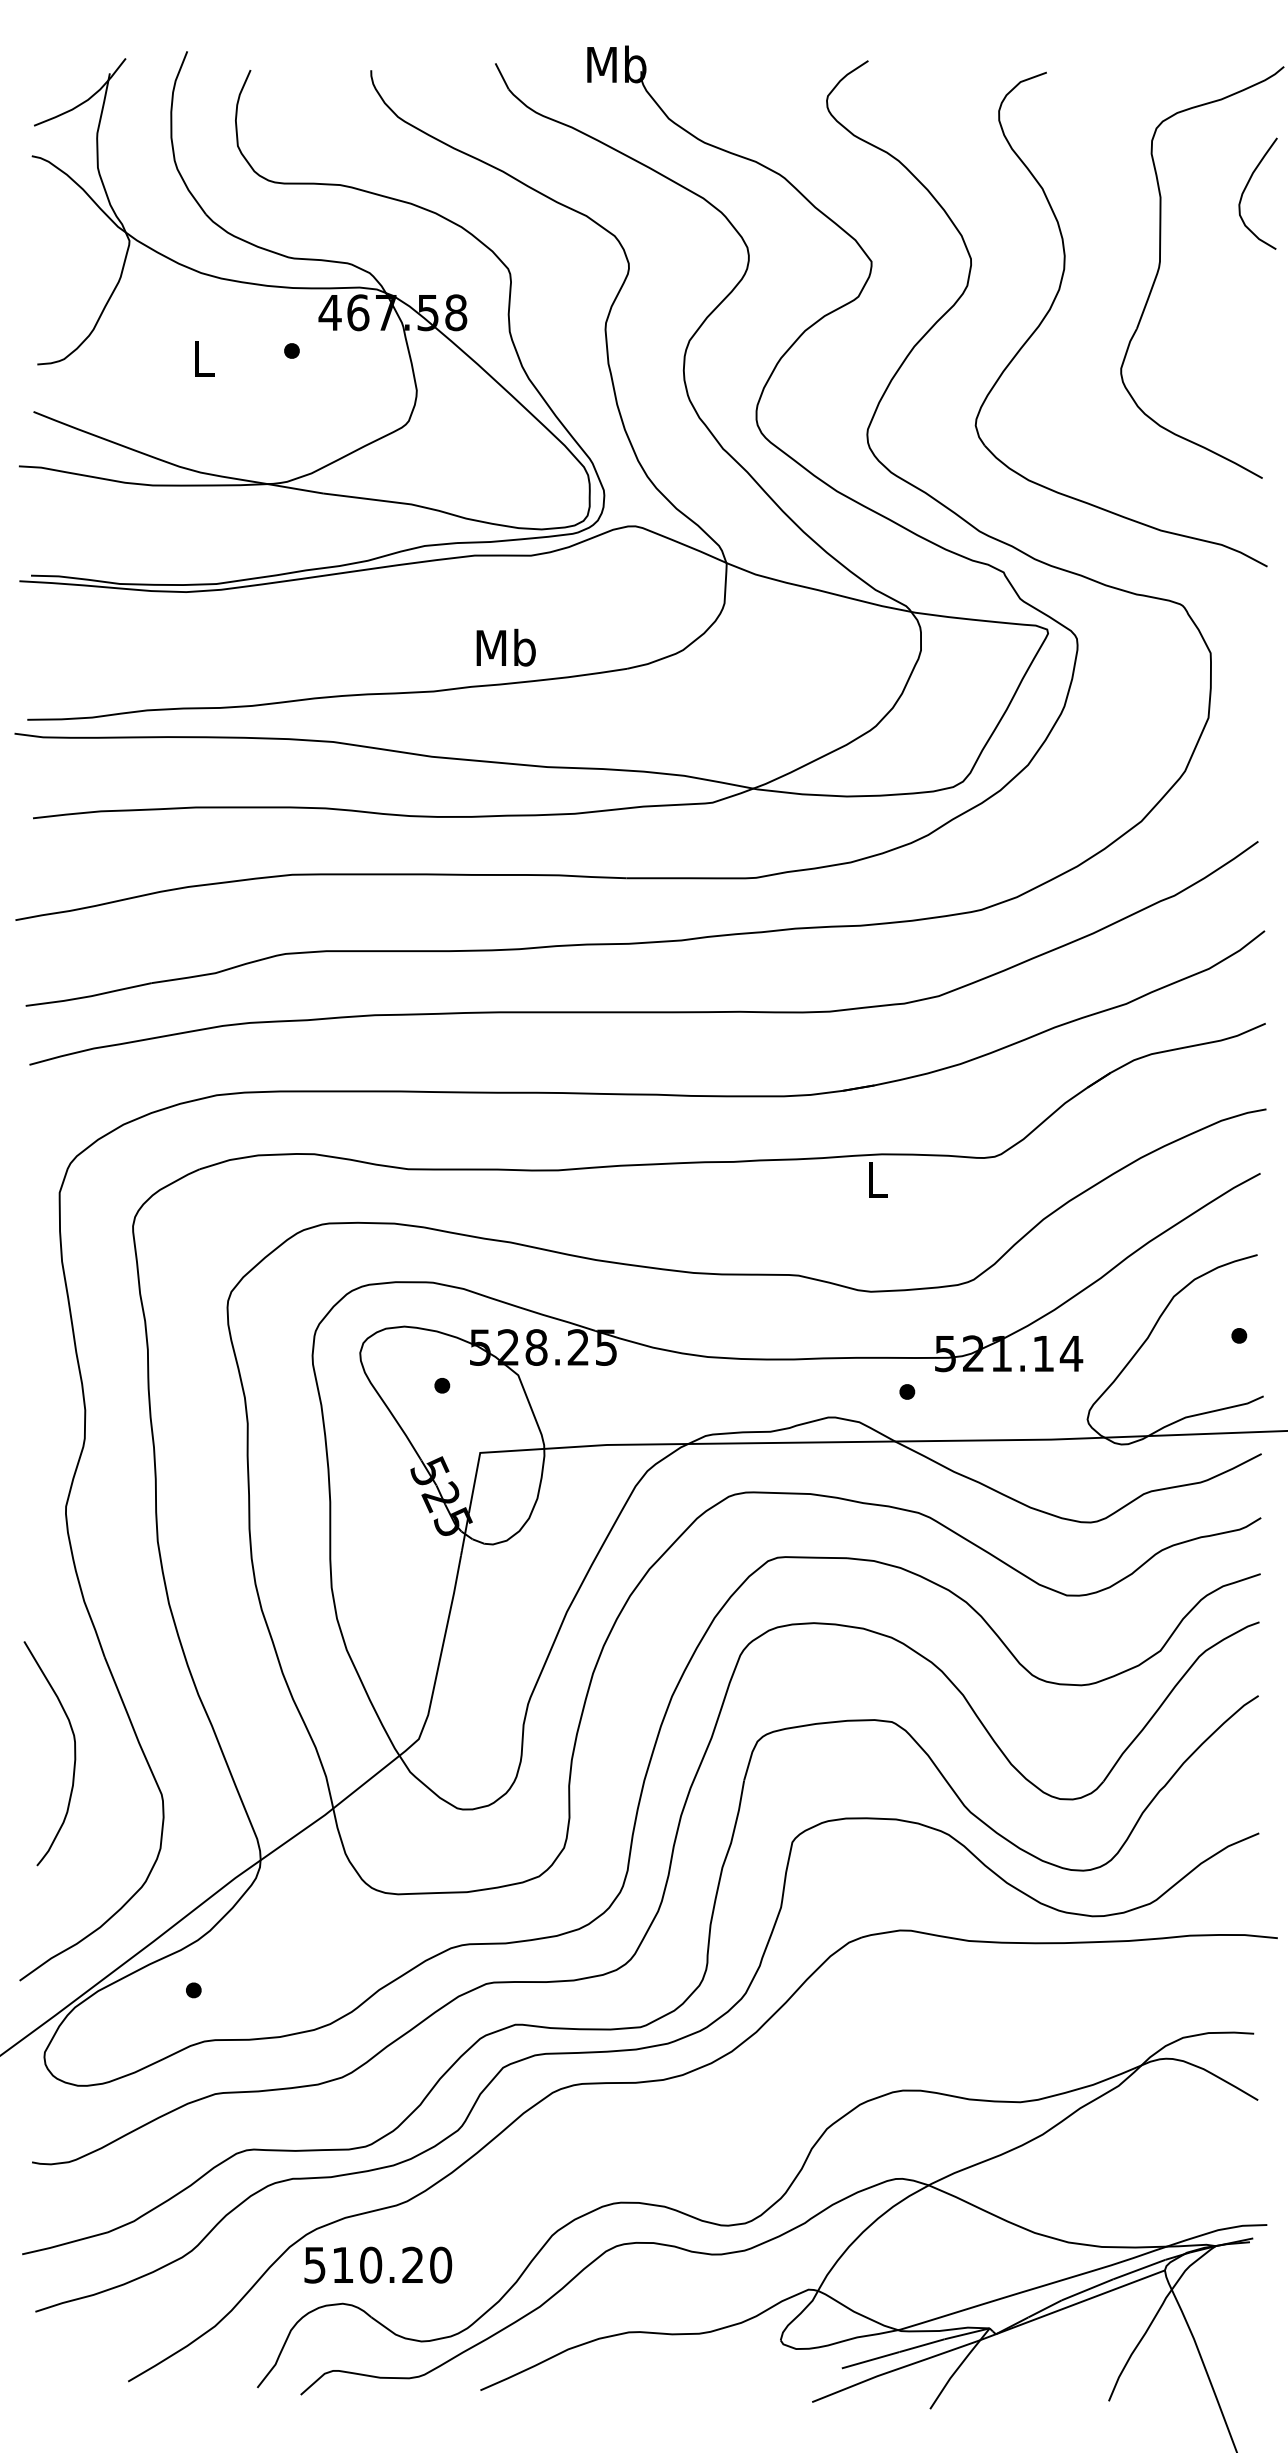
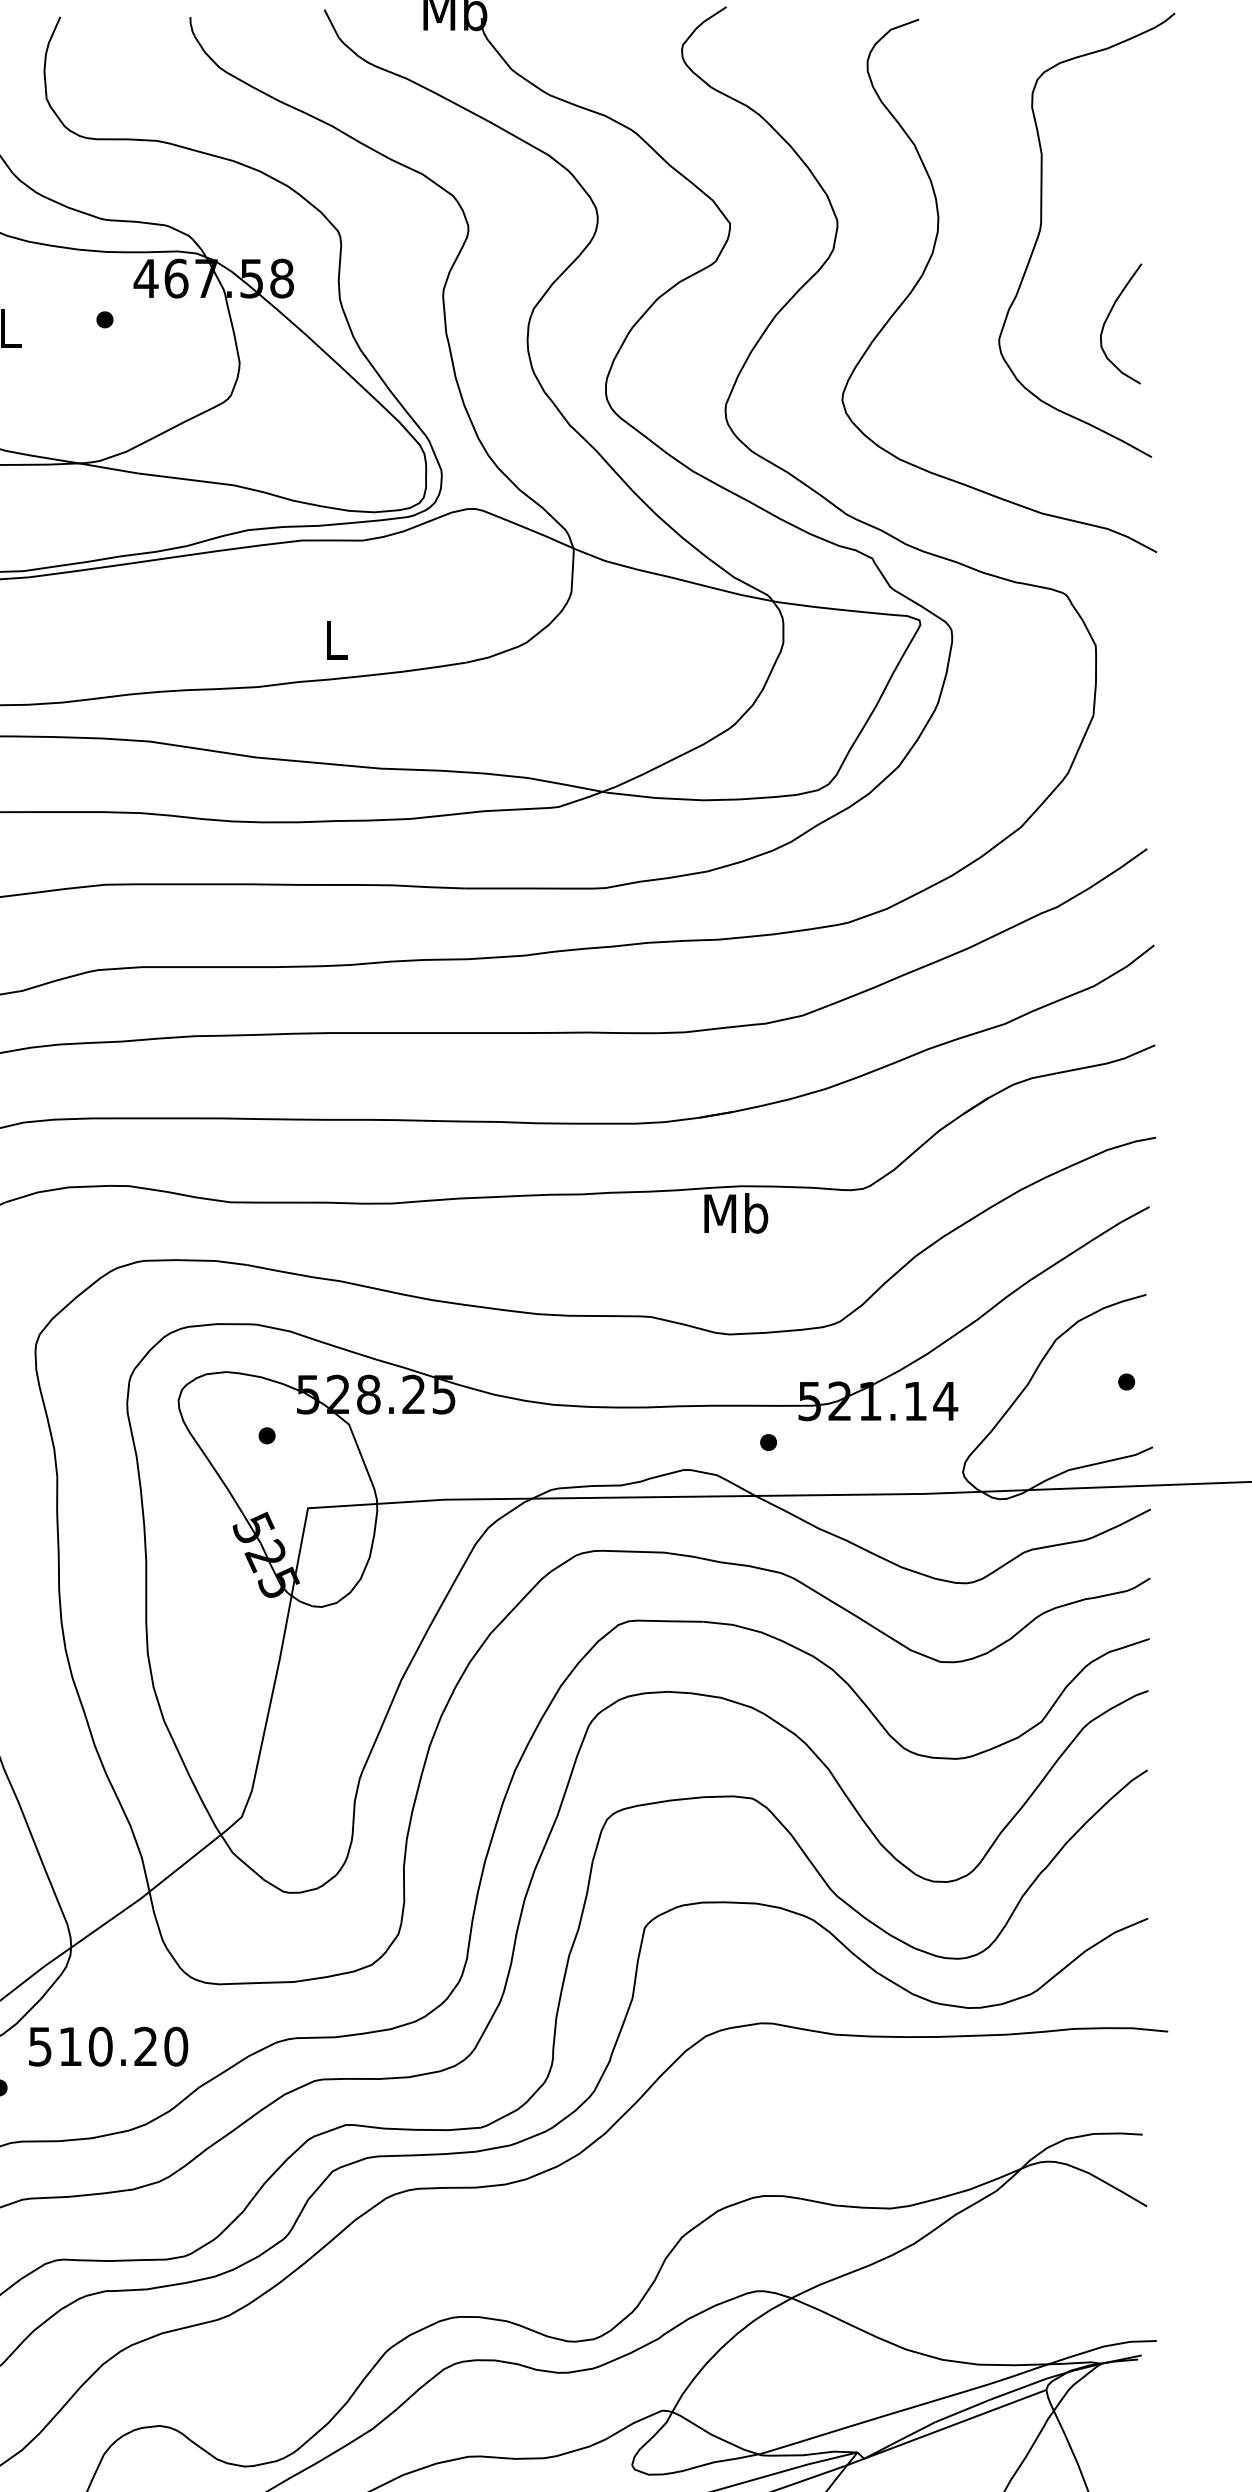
curve: (1246, 188) -> (1108, 318), moved
text: (505, 647) -> (335, 639), Mb -> L
text: (876, 1179) -> (735, 1213), L -> Mb
text: (378, 2264) -> (108, 2045), moved

